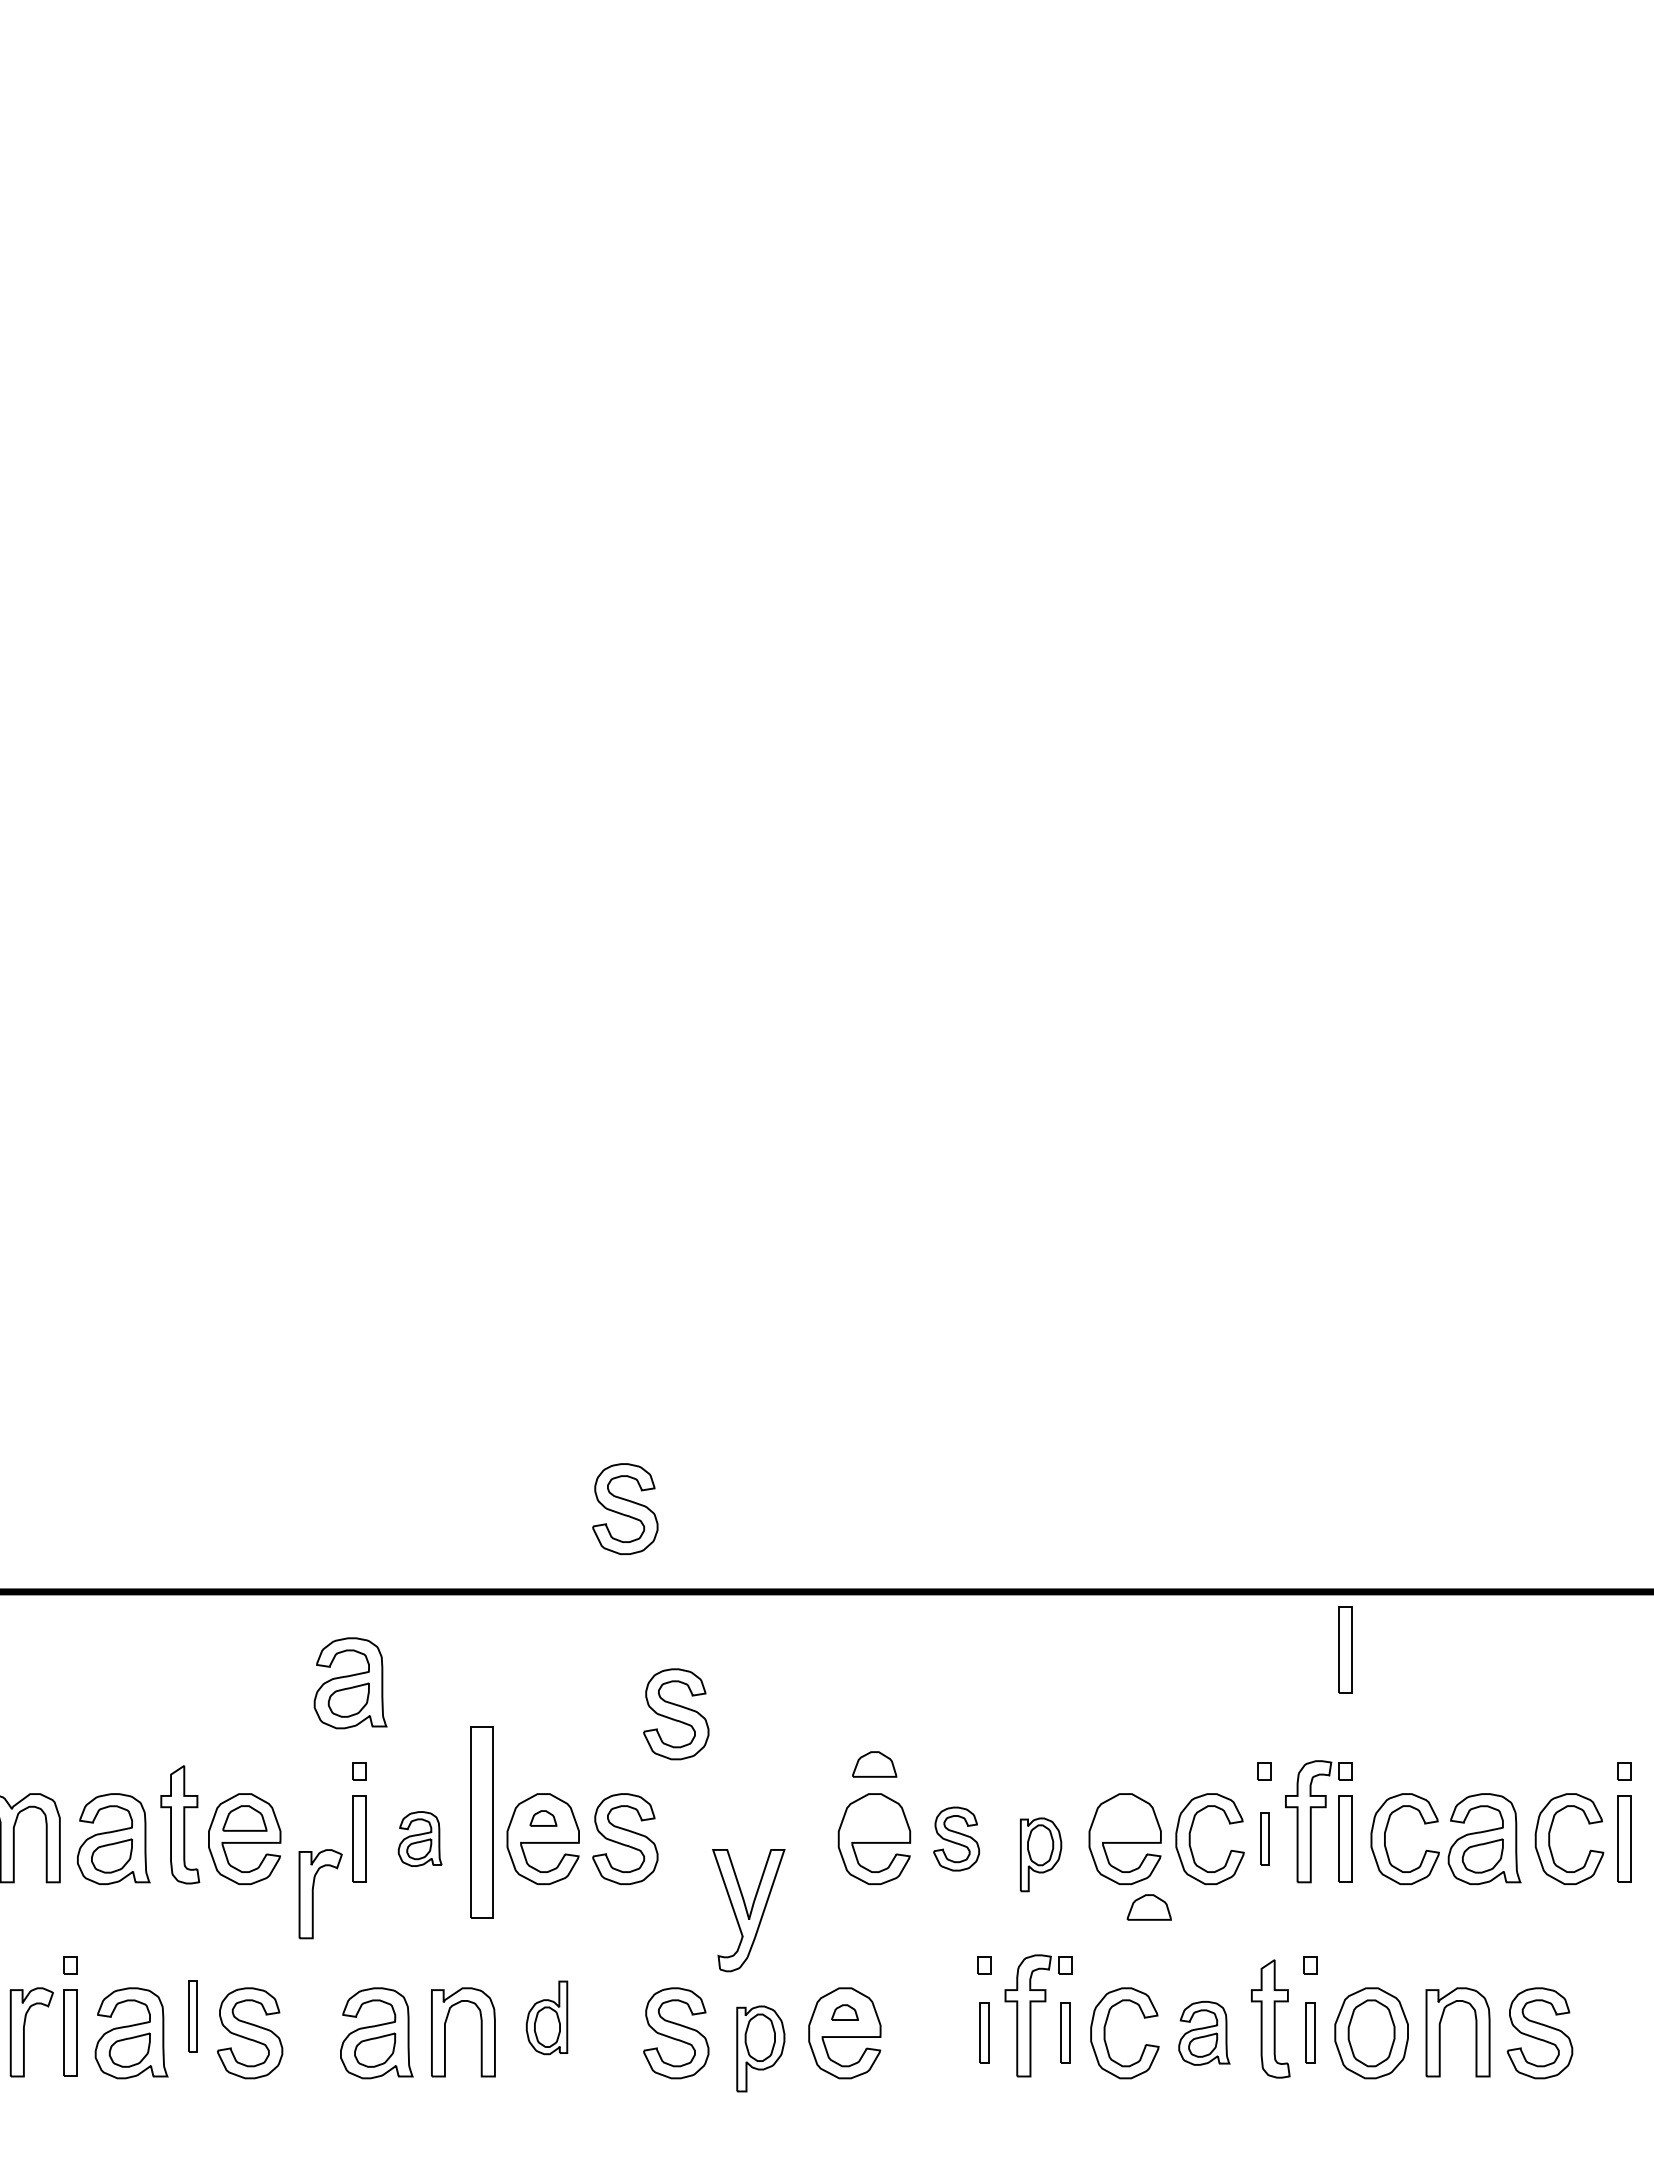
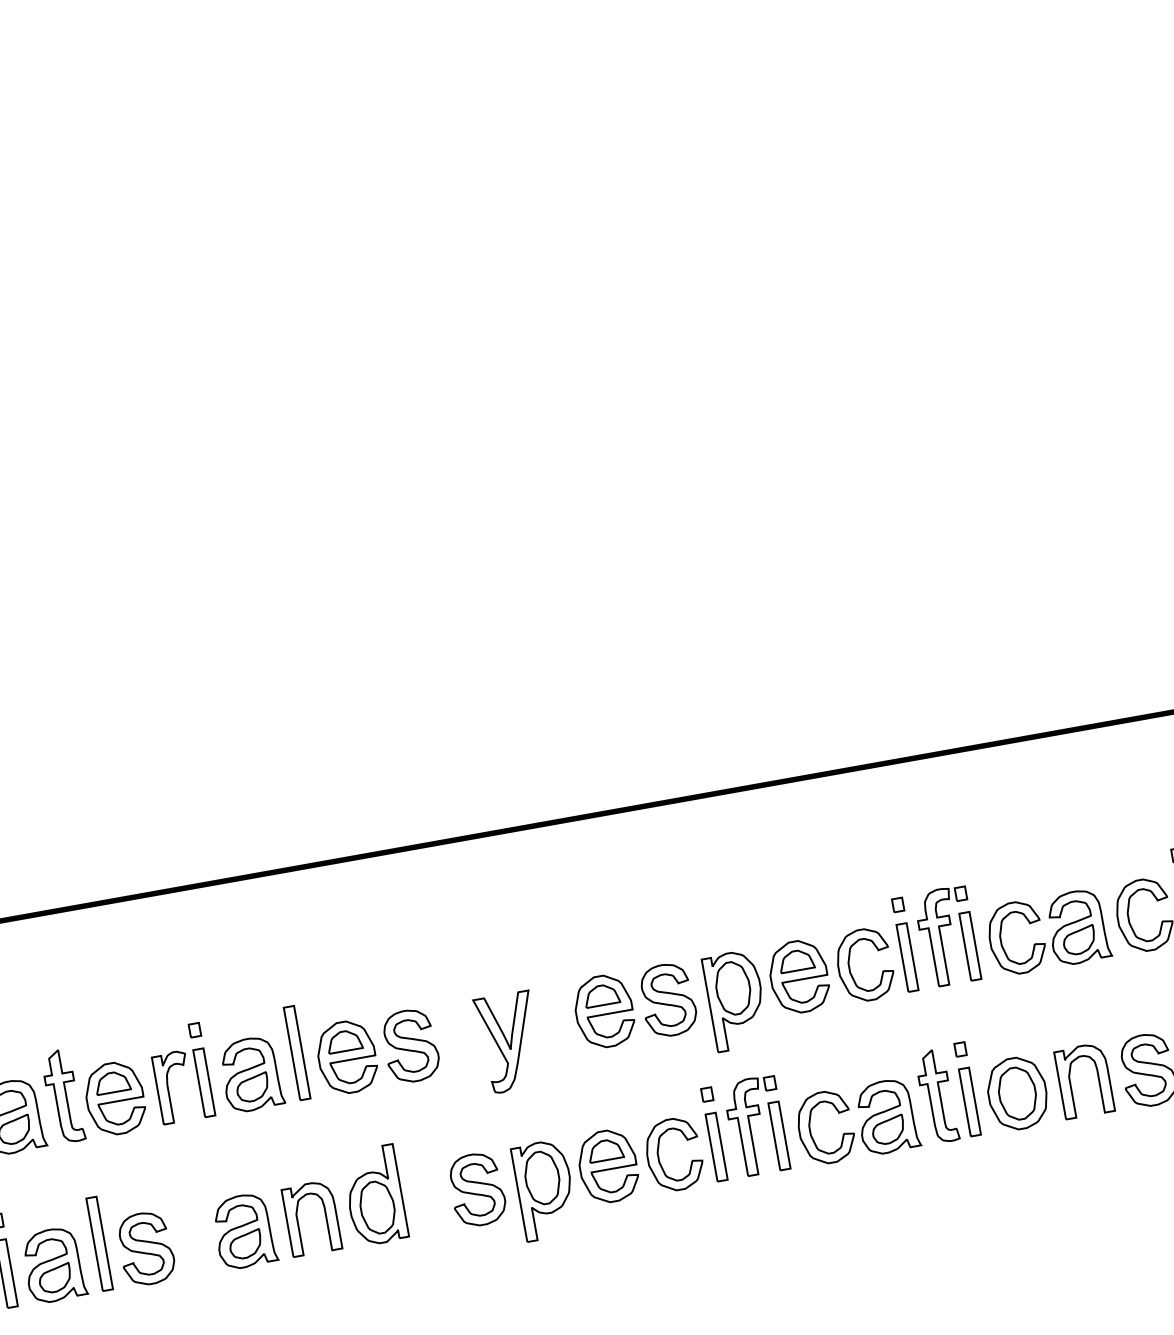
part: (625, 1508) -> (365, 789), removed
part: (1345, 1649) -> (944, 799), removed
part: (350, 1683) -> (175, 963), removed
part: (676, 1714) -> (433, 942), removed
part: (874, 1764) -> (601, 995), moved
part: (543, 1818) -> (344, 1041), size x1.67
part: (481, 1822) -> (296, 1053), size x0.62
part: (419, 1838) -> (250, 1074), size x1.67
part: (956, 1838) -> (668, 999), size x1.43
part: (1264, 1838) -> (907, 957), size x1.67
part: (1040, 1854) -> (735, 1000), size x1.67
part: (313, 1894) -> (168, 1088), moved
part: (1148, 1907) -> (795, 960), moved
part: (748, 1910) -> (508, 1042), moved
part: (844, 2012) -> (605, 1150), size x1.67
part: (192, 2016) -> (99, 1243), size x1.67
part: (546, 2017) -> (374, 1195), size x1.67
part: (984, 2032) -> (716, 1146), size x1.43
part: (1065, 2032) -> (779, 1135), size x1.43
part: (1310, 2032) -> (969, 1101), size x1.43
part: (910, 2033) -> (659, 1157), added
part: (1204, 2033) -> (887, 1116), size x1.43
part: (760, 2048) -> (544, 1189), size x1.43

